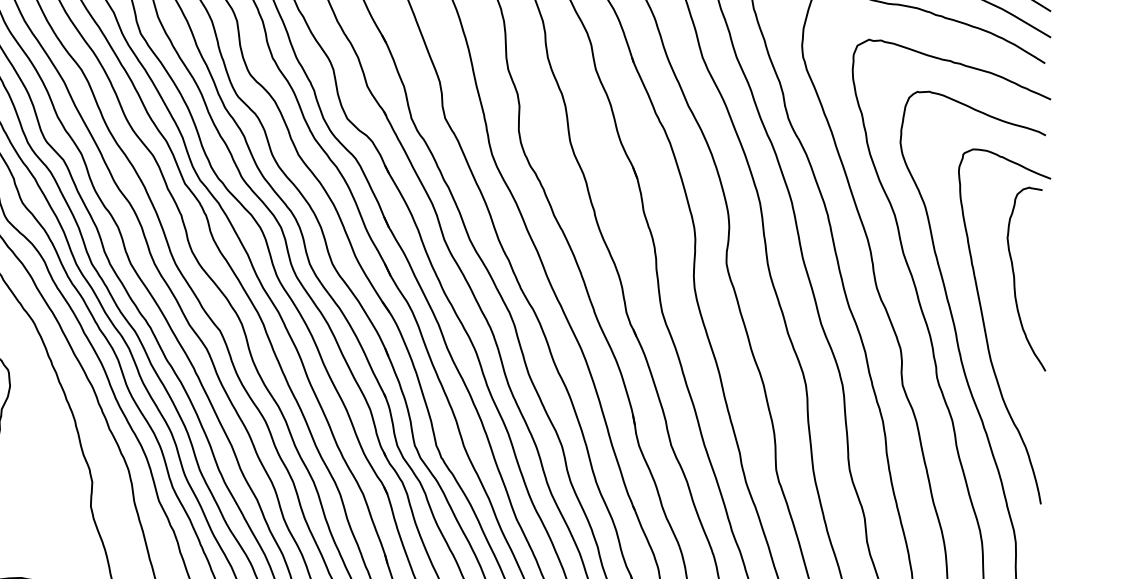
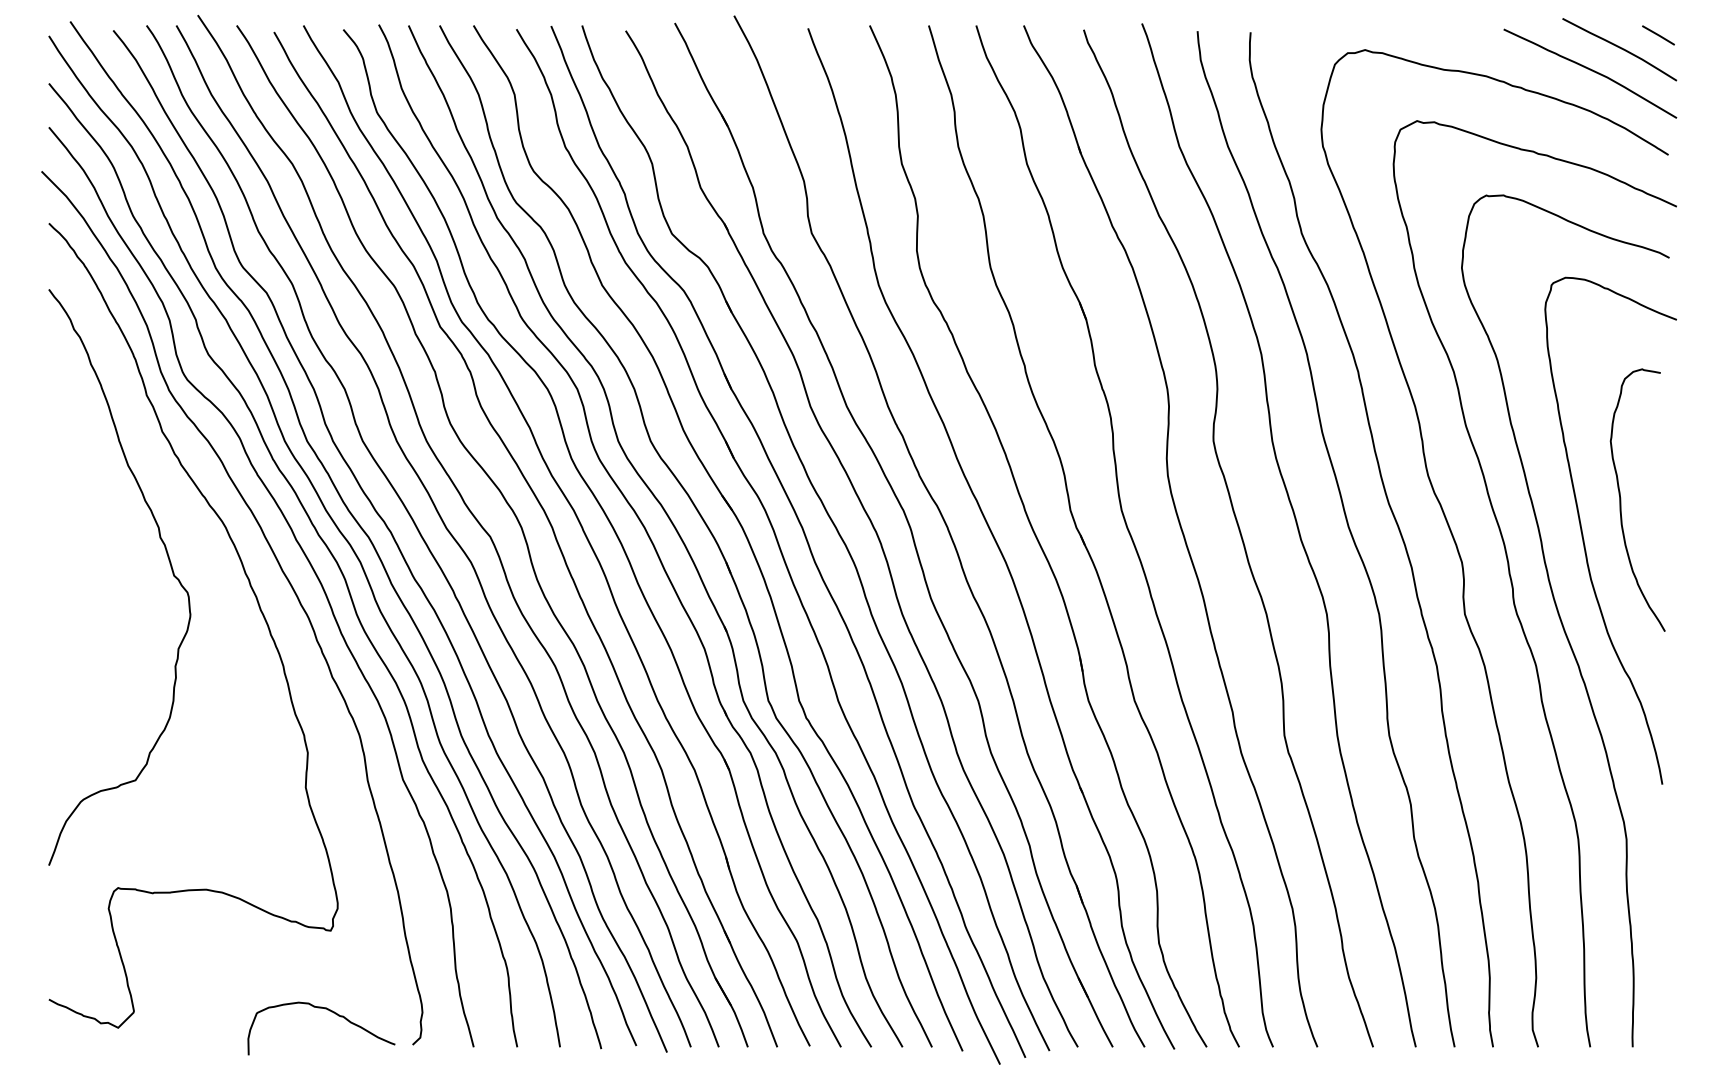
curve: (1015, 278) -> (1621, 499), moved

